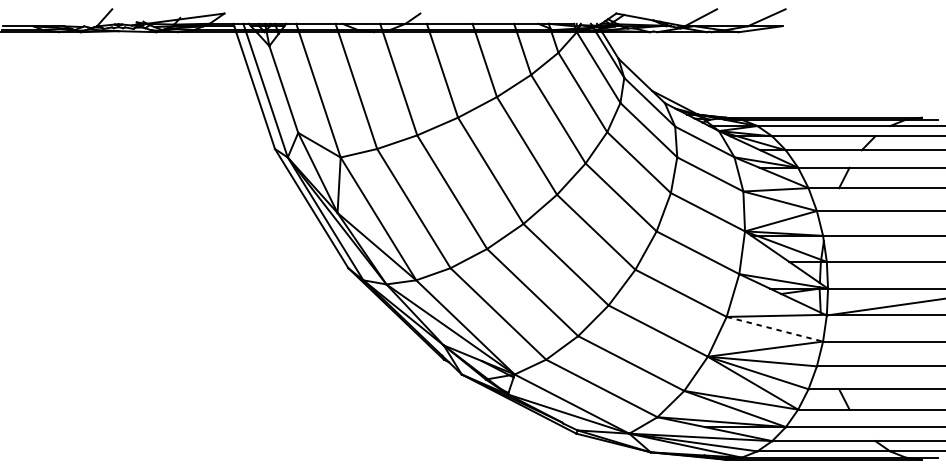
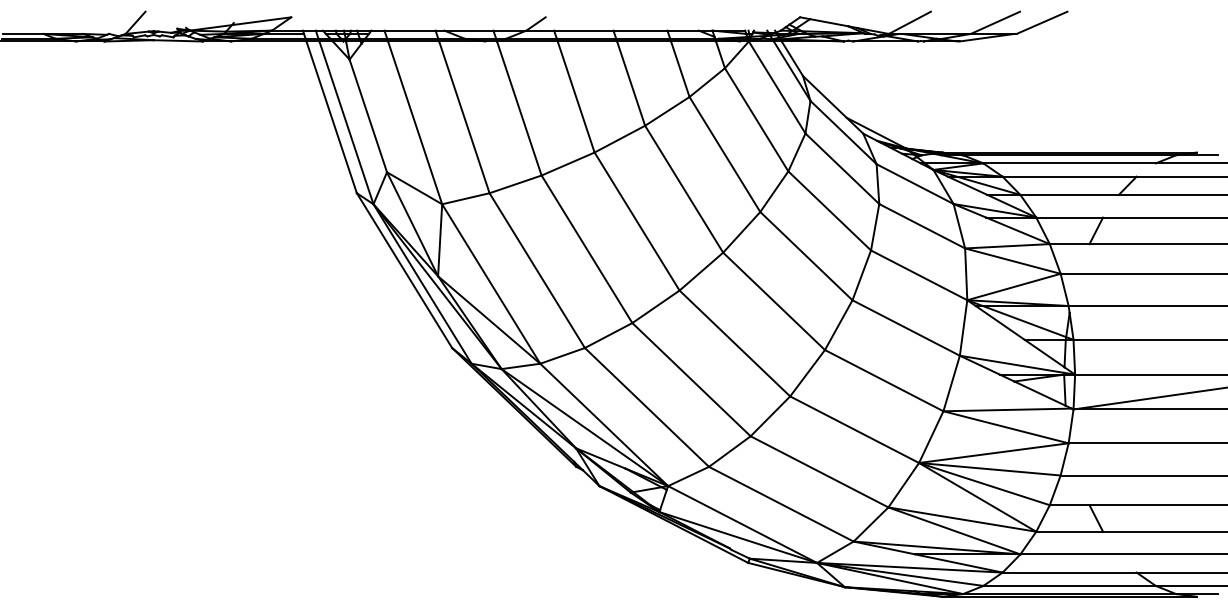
line: (802, 17) -> (1041, 22), added
line: (775, 329) -> (1006, 427), dashed -> solid

